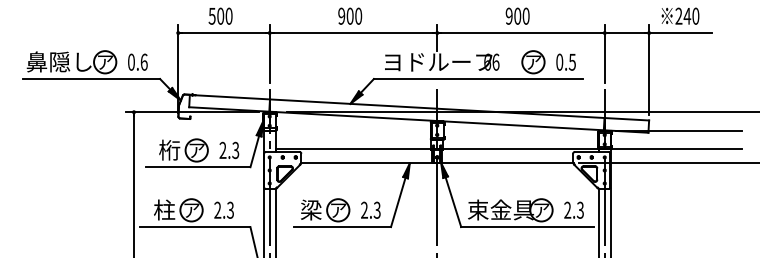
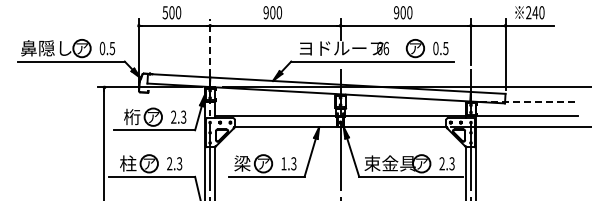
line: (270, 54) -> (210, 42), solid -> dashed
text: (144, 62) -> (112, 48), 0.6 -> 0.5
line: (678, 130) -> (528, 101), solid -> dashed
text: (363, 209) -> (283, 163), 2.3 -> 1.3

